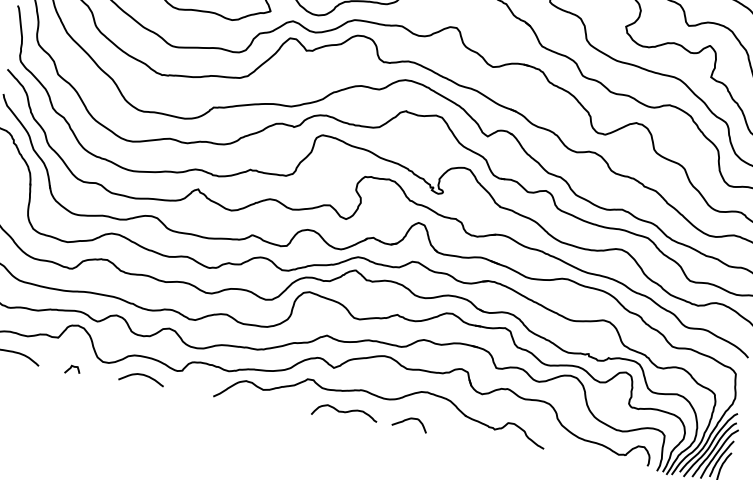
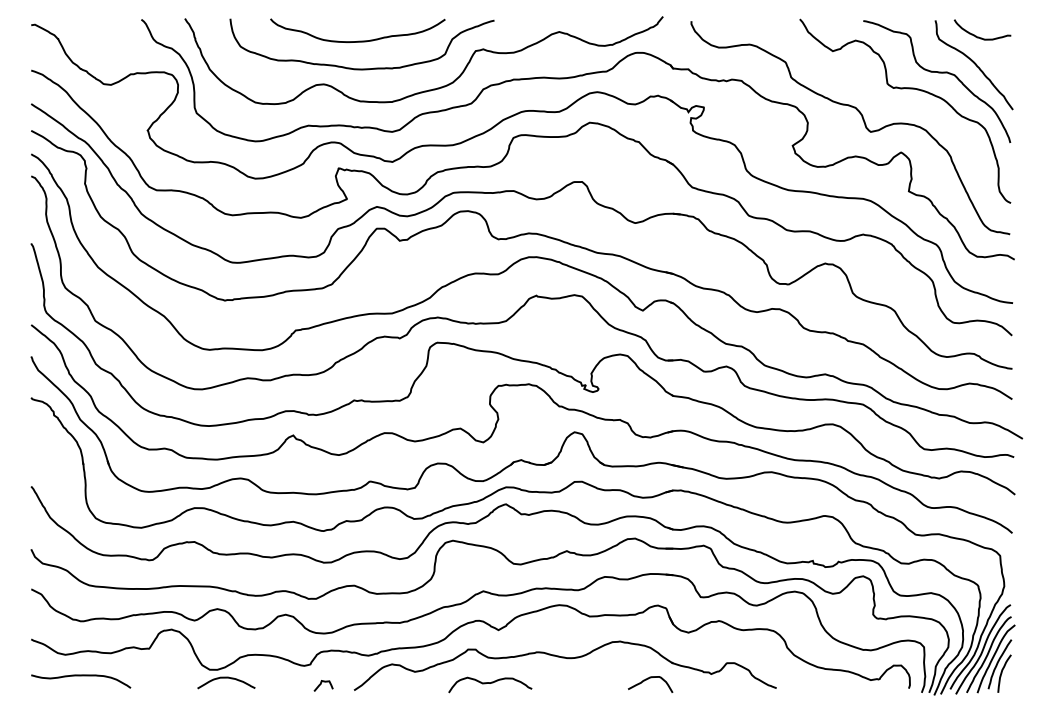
curve: (71, 368) -> (321, 684), moved
curve: (142, 375) -> (226, 678), moved
curve: (345, 412) -> (490, 683), moved
curve: (408, 419) -> (648, 679), moved

